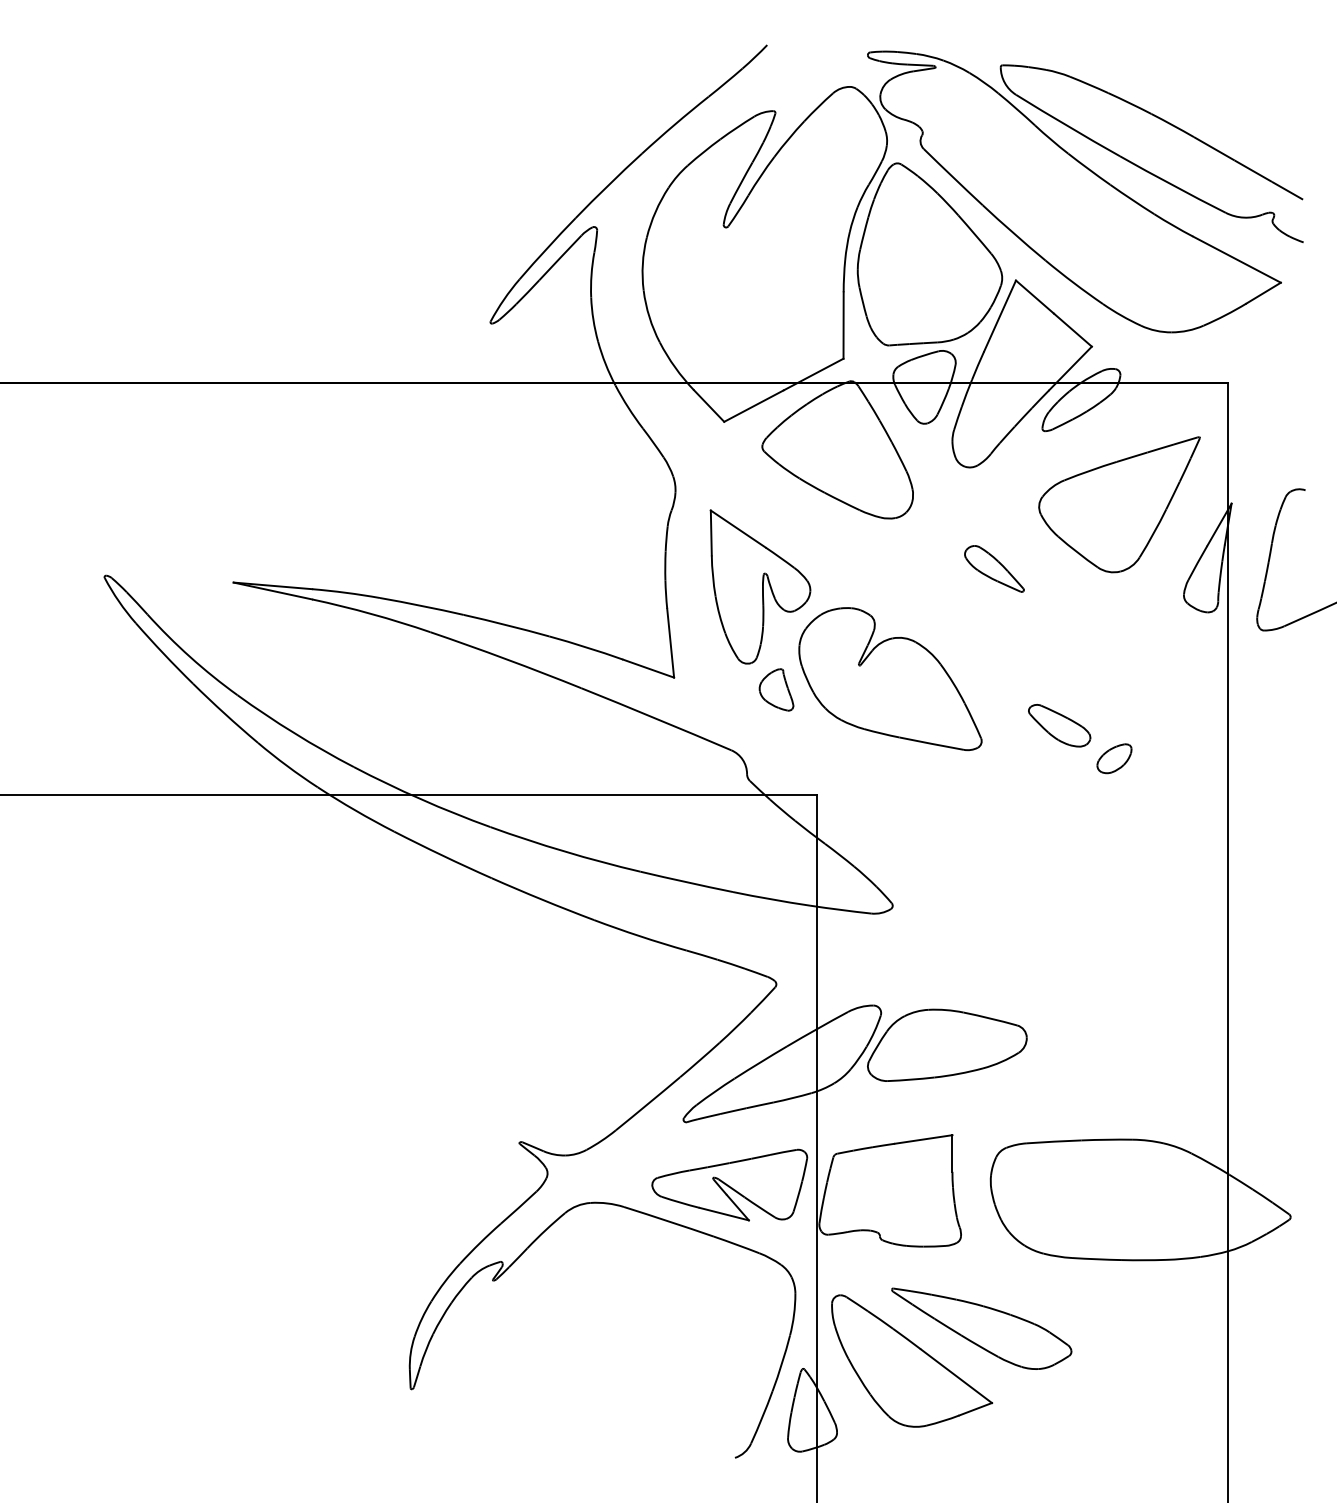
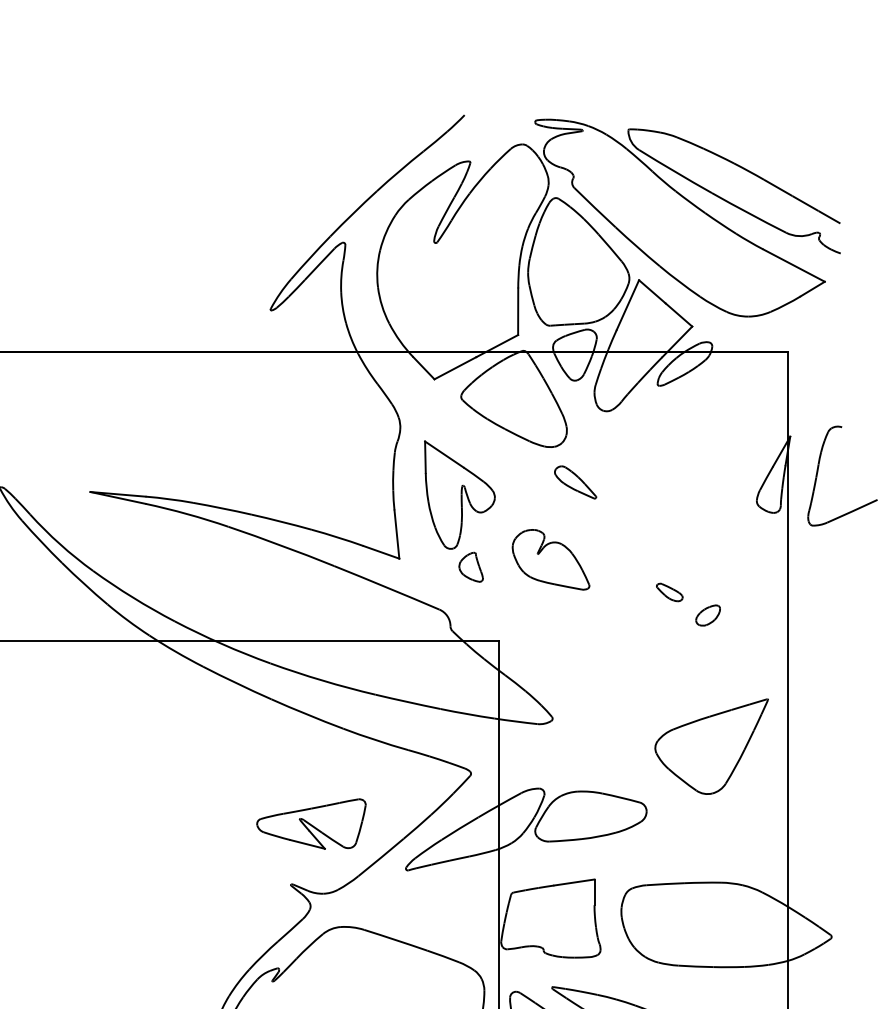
part: (1119, 504) -> (711, 746), moved
part: (994, 568) -> (575, 482), moved
part: (890, 679) -> (551, 559), size x0.6
part: (1059, 725) -> (669, 592), size x0.6
part: (729, 1184) -> (311, 823), moved

